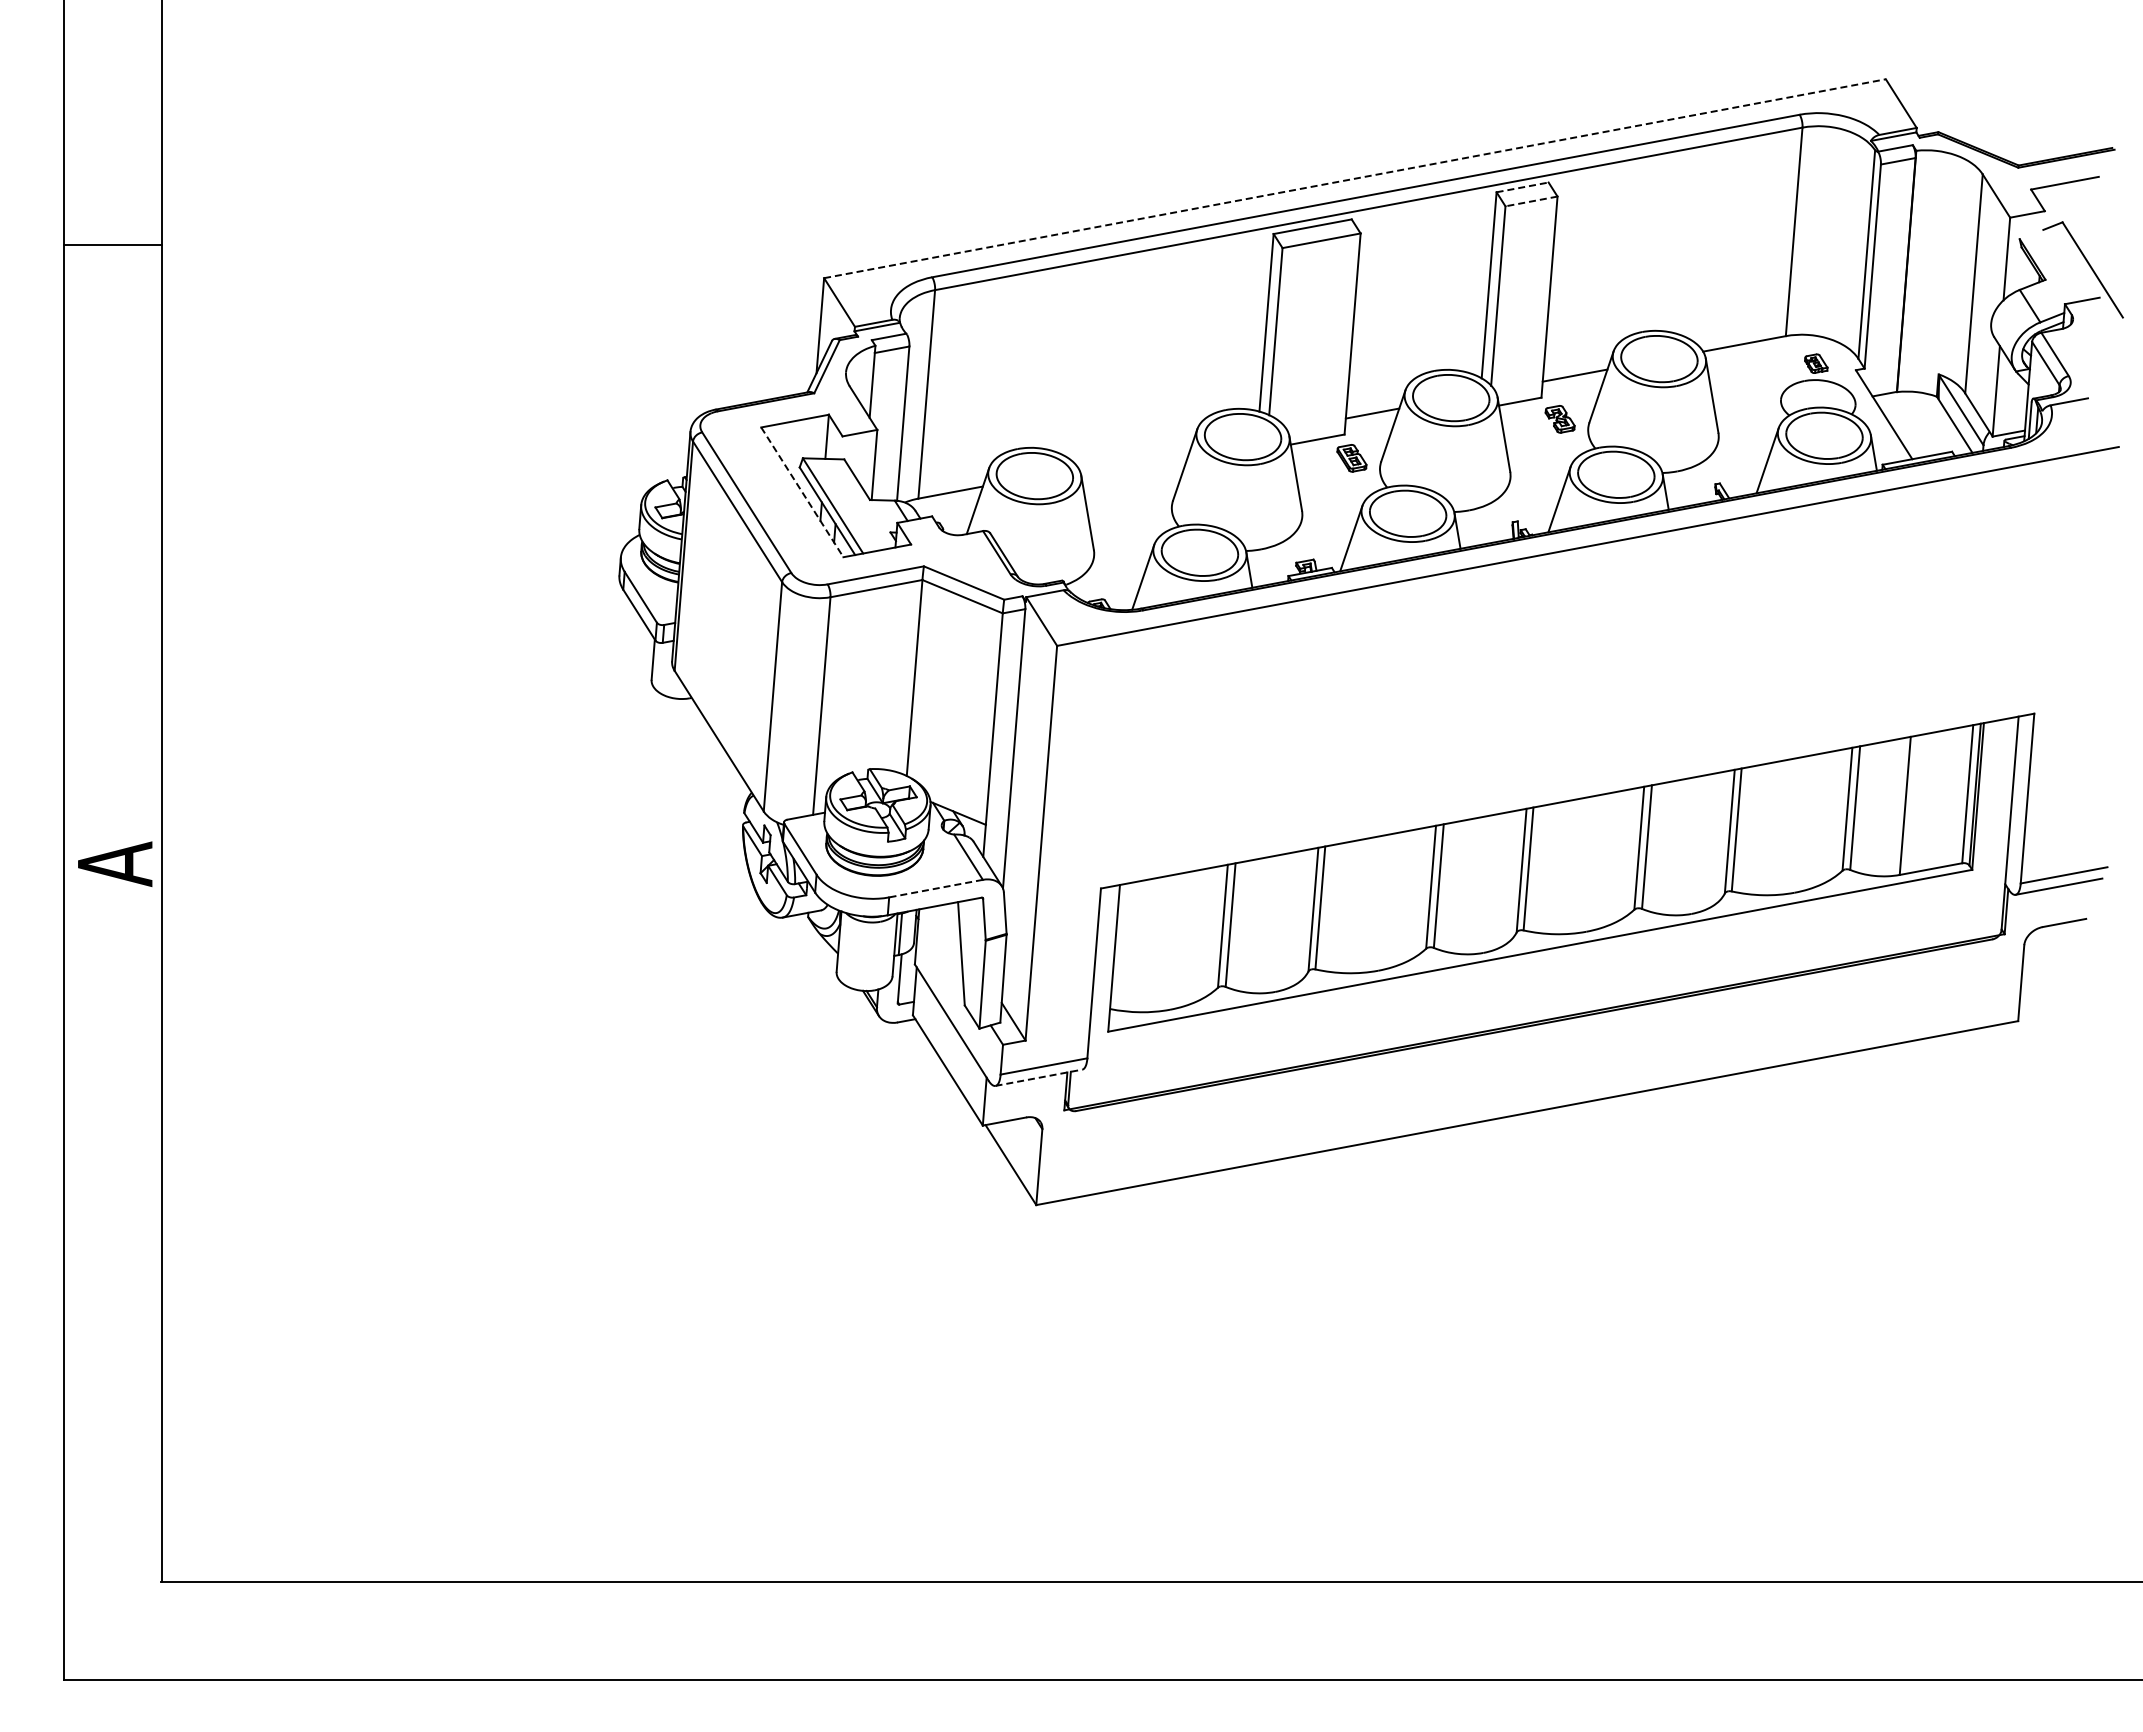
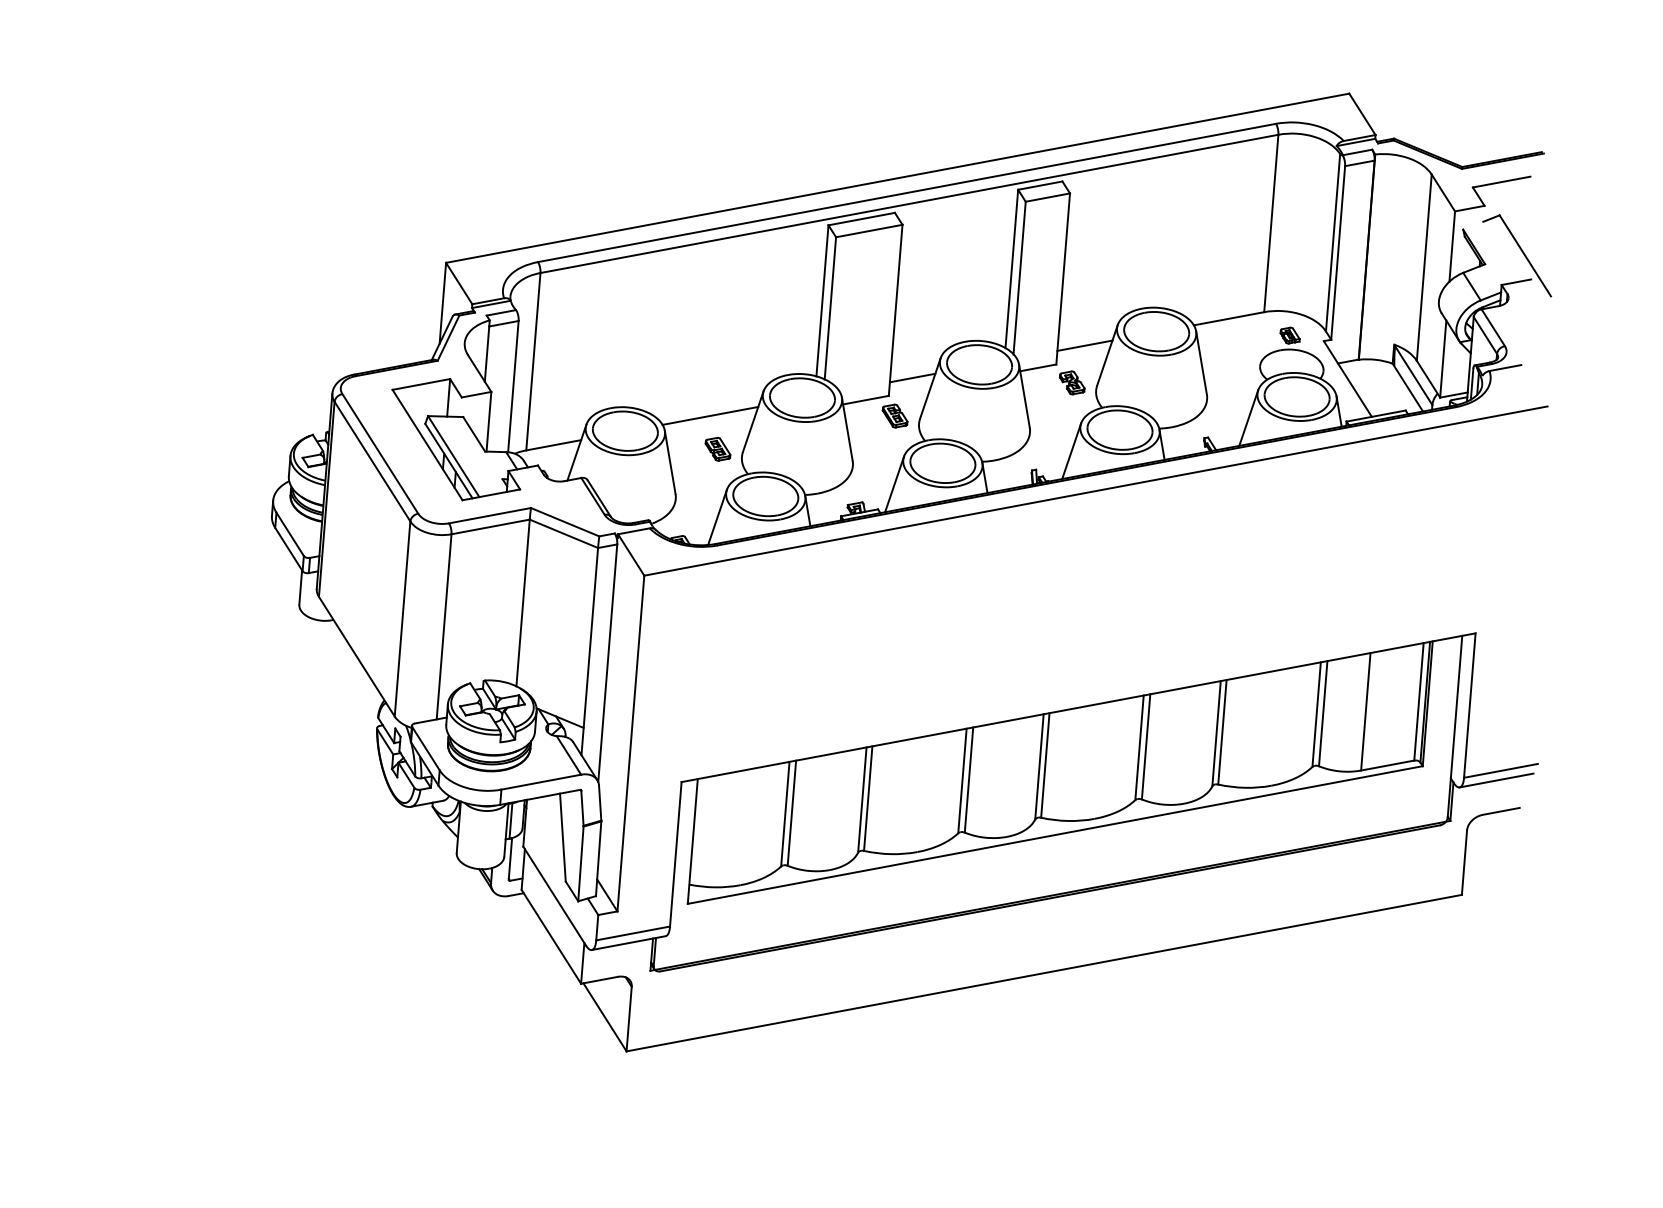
line: (1355, 178) -> (898, 178), dashed -> solid
line: (1523, 187) -> (1041, 185), dashed -> solid
line: (1531, 201) -> (1047, 197), dashed -> solid
line: (1134, 457) -> (710, 415), added
line: (802, 492) -> (427, 445), dashed -> solid
part: (1143, 497) -> (717, 449), added
line: (936, 888) -> (541, 782), dashed -> solid
line: (1039, 1077) -> (629, 942), dashed -> solid

